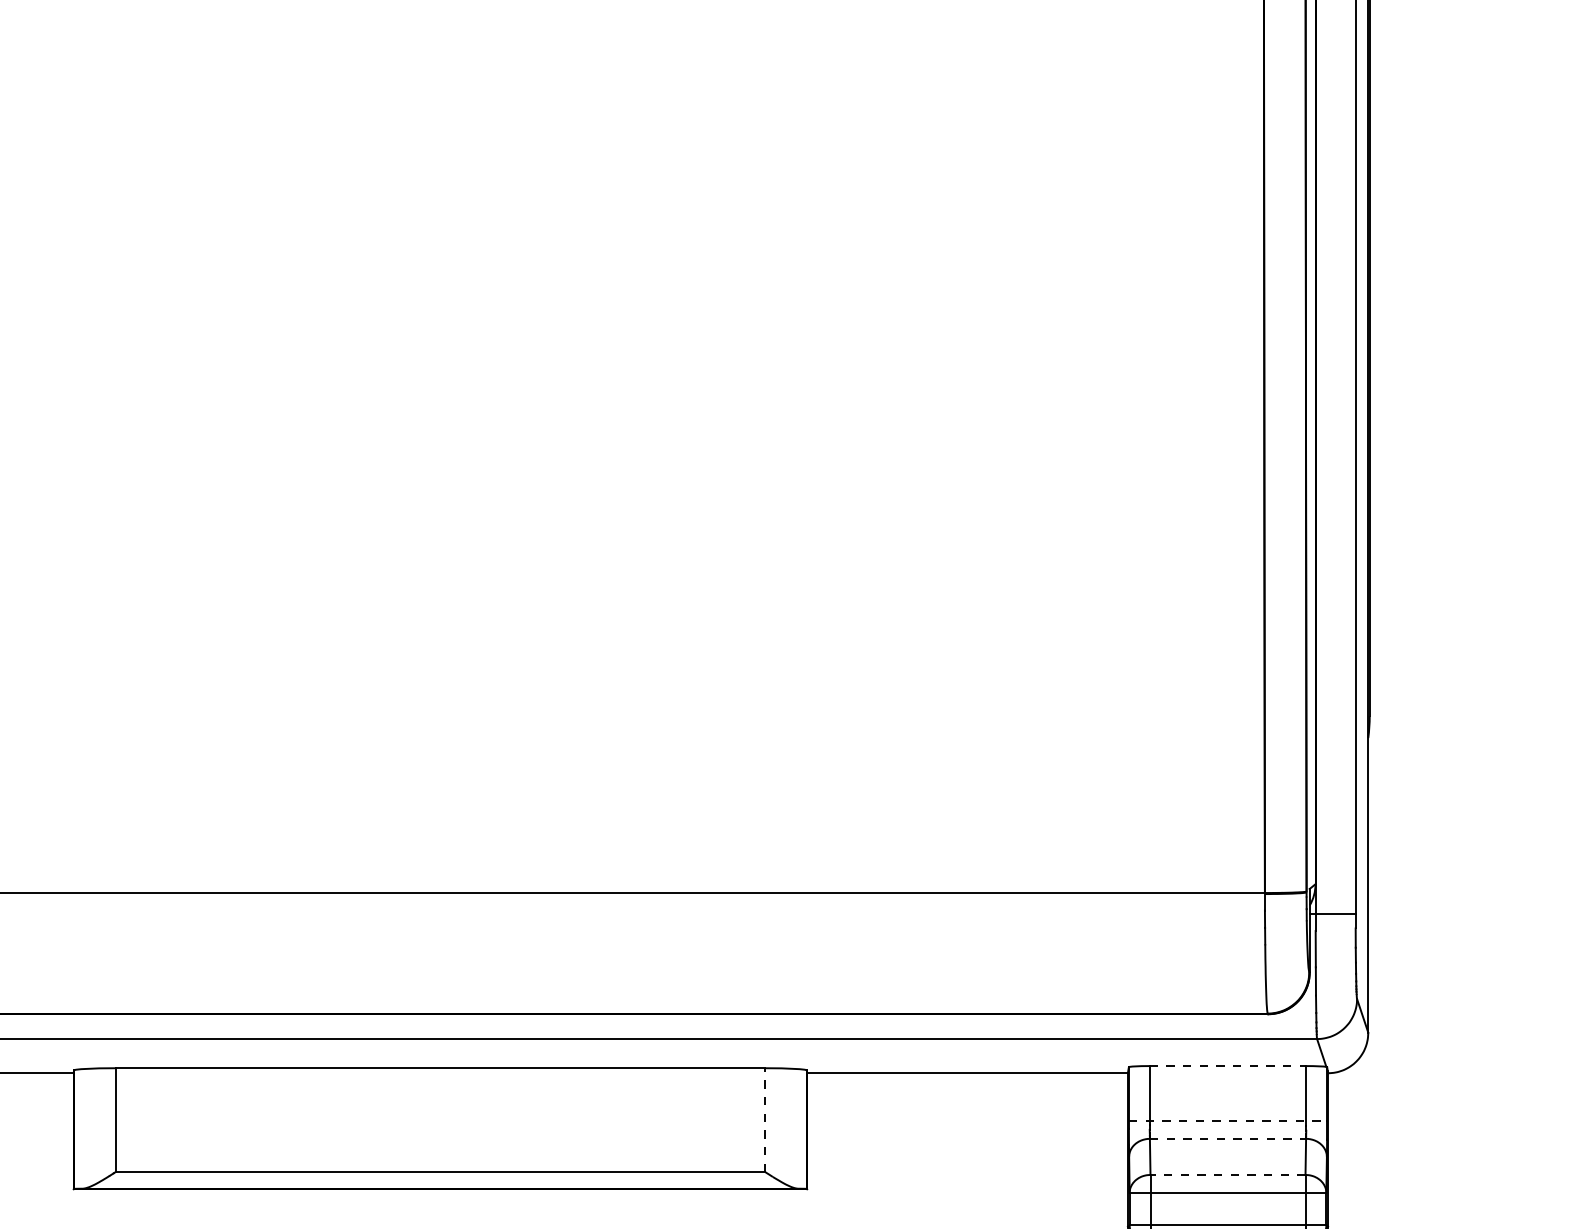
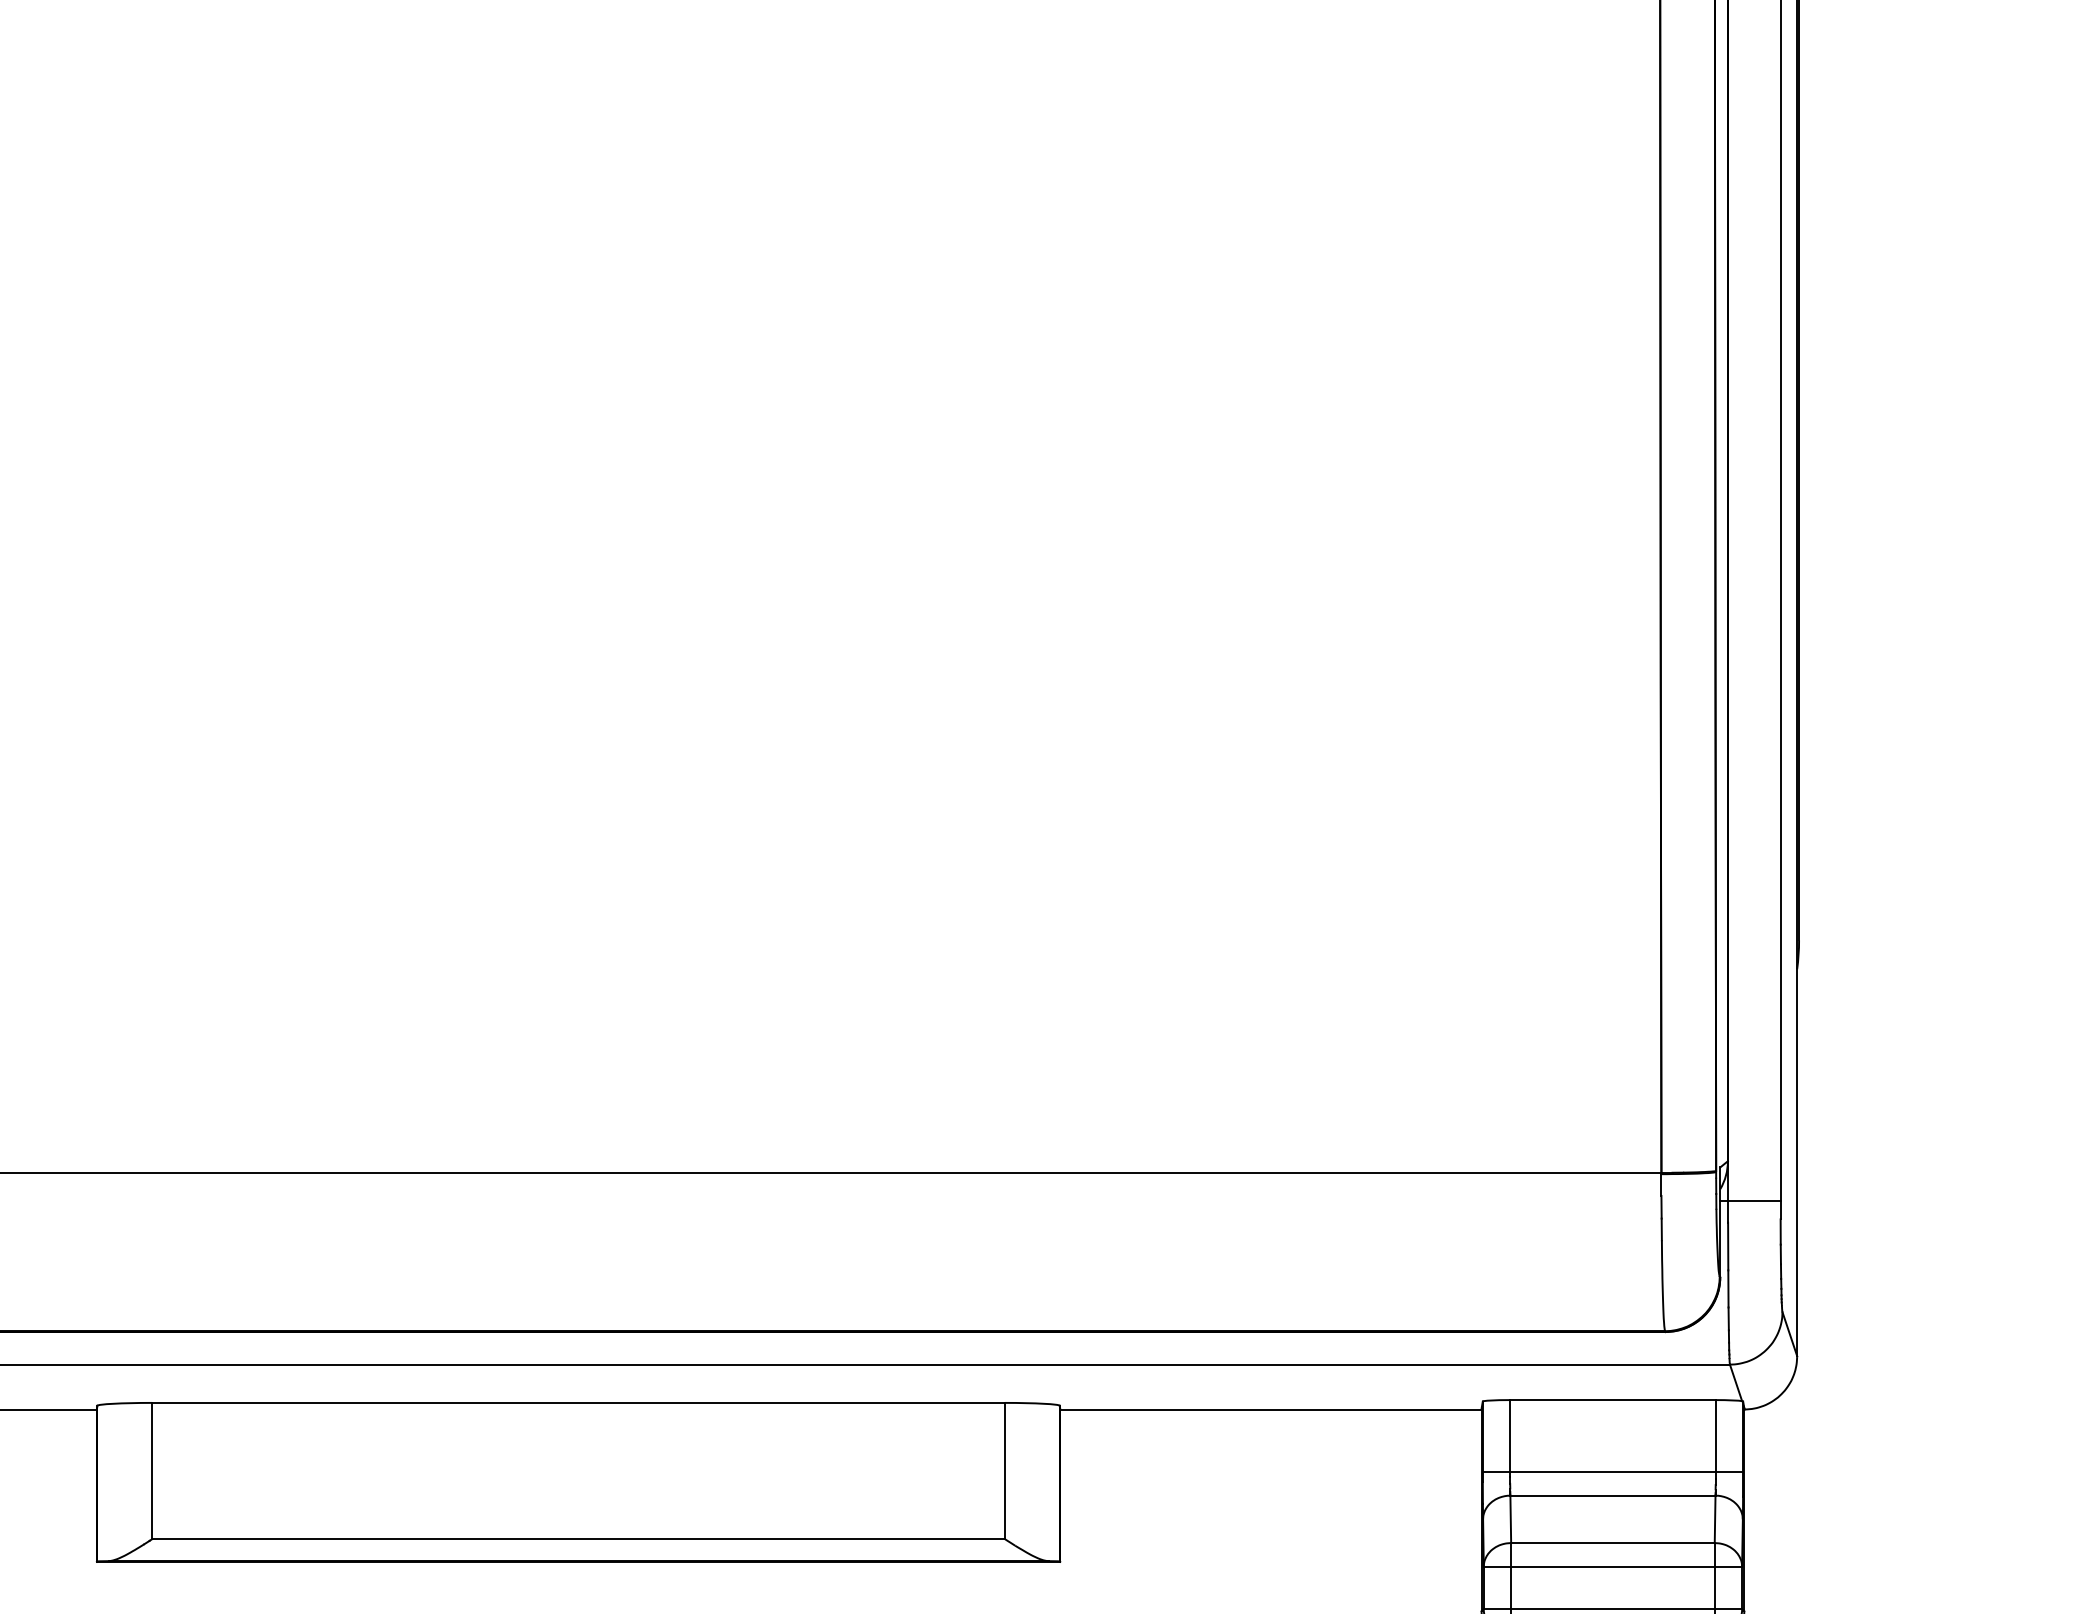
line: (1227, 1066) -> (1612, 1400), dashed -> solid
line: (765, 1119) -> (1005, 1470), dashed -> solid
line: (1228, 1121) -> (1613, 1472), dashed -> solid
line: (1227, 1138) -> (1612, 1495), dashed -> solid
line: (1227, 1175) -> (1612, 1543), dashed -> solid

